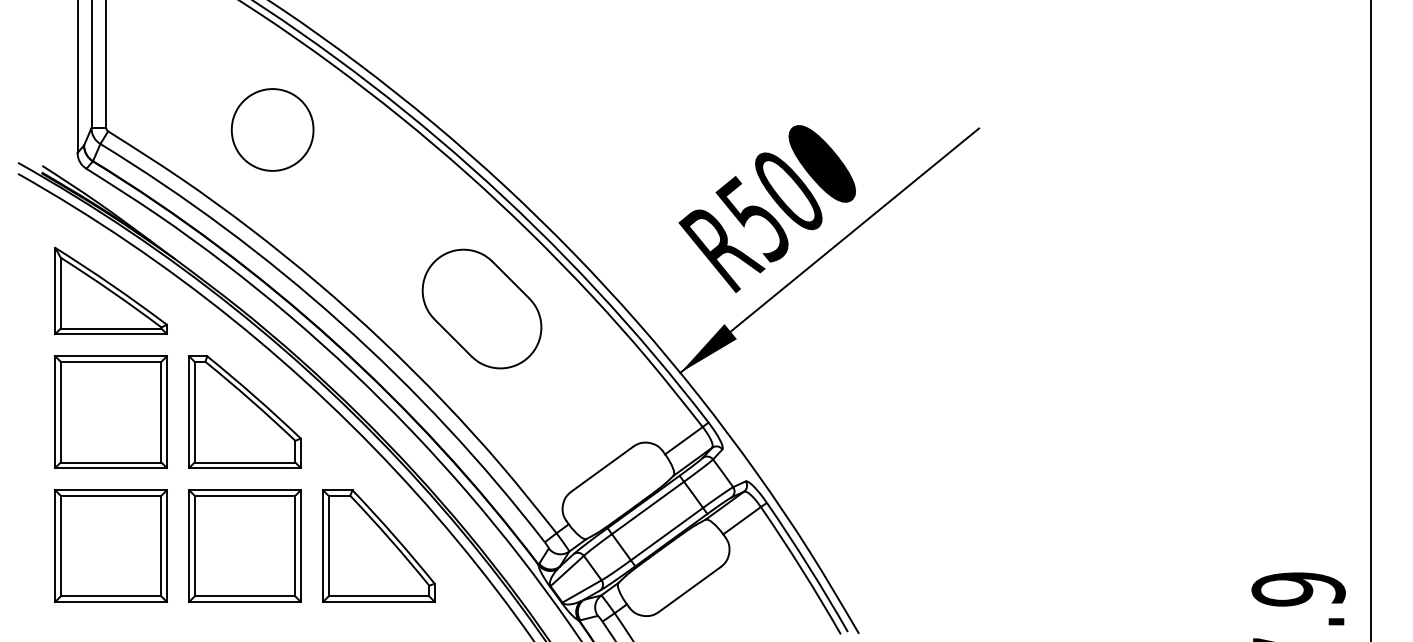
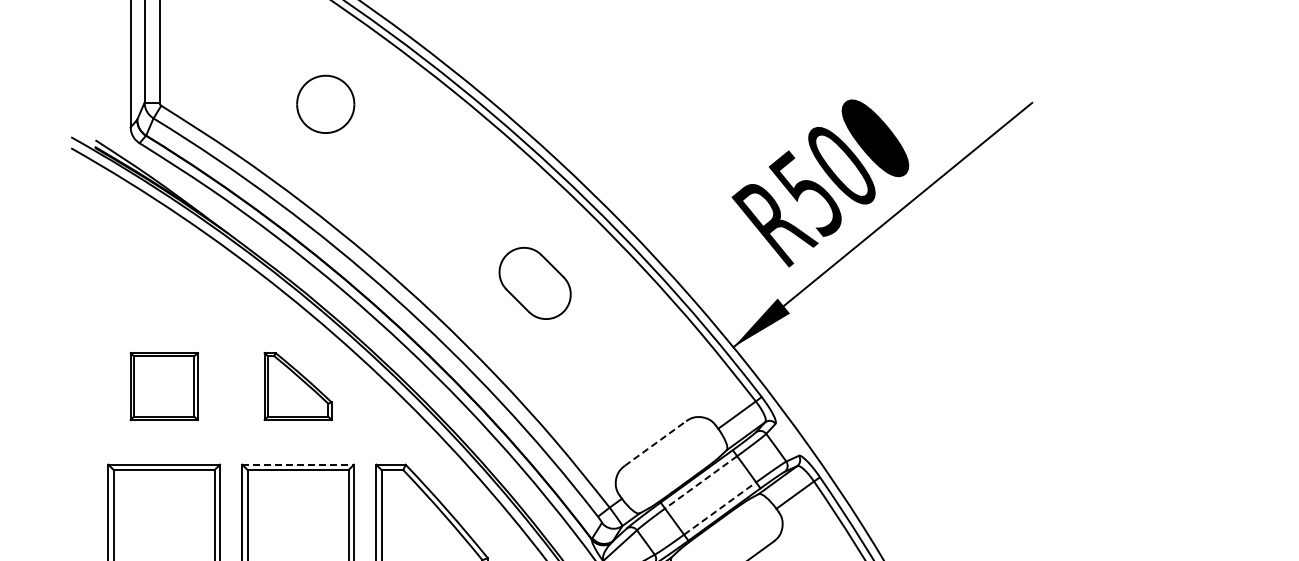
part: (272, 129) -> (325, 103), size x0.7
part: (110, 290) -> (163, 264), removed
part: (481, 308) -> (534, 282), size x0.6
part: (110, 411) -> (163, 385), size x0.6
part: (244, 411) -> (297, 385), size x0.6
line: (602, 469) -> (655, 443), solid -> dashed
line: (245, 490) -> (298, 464), solid -> dashed
line: (647, 507) -> (700, 481), solid -> dashed
line: (667, 534) -> (720, 508), solid -> dashed

